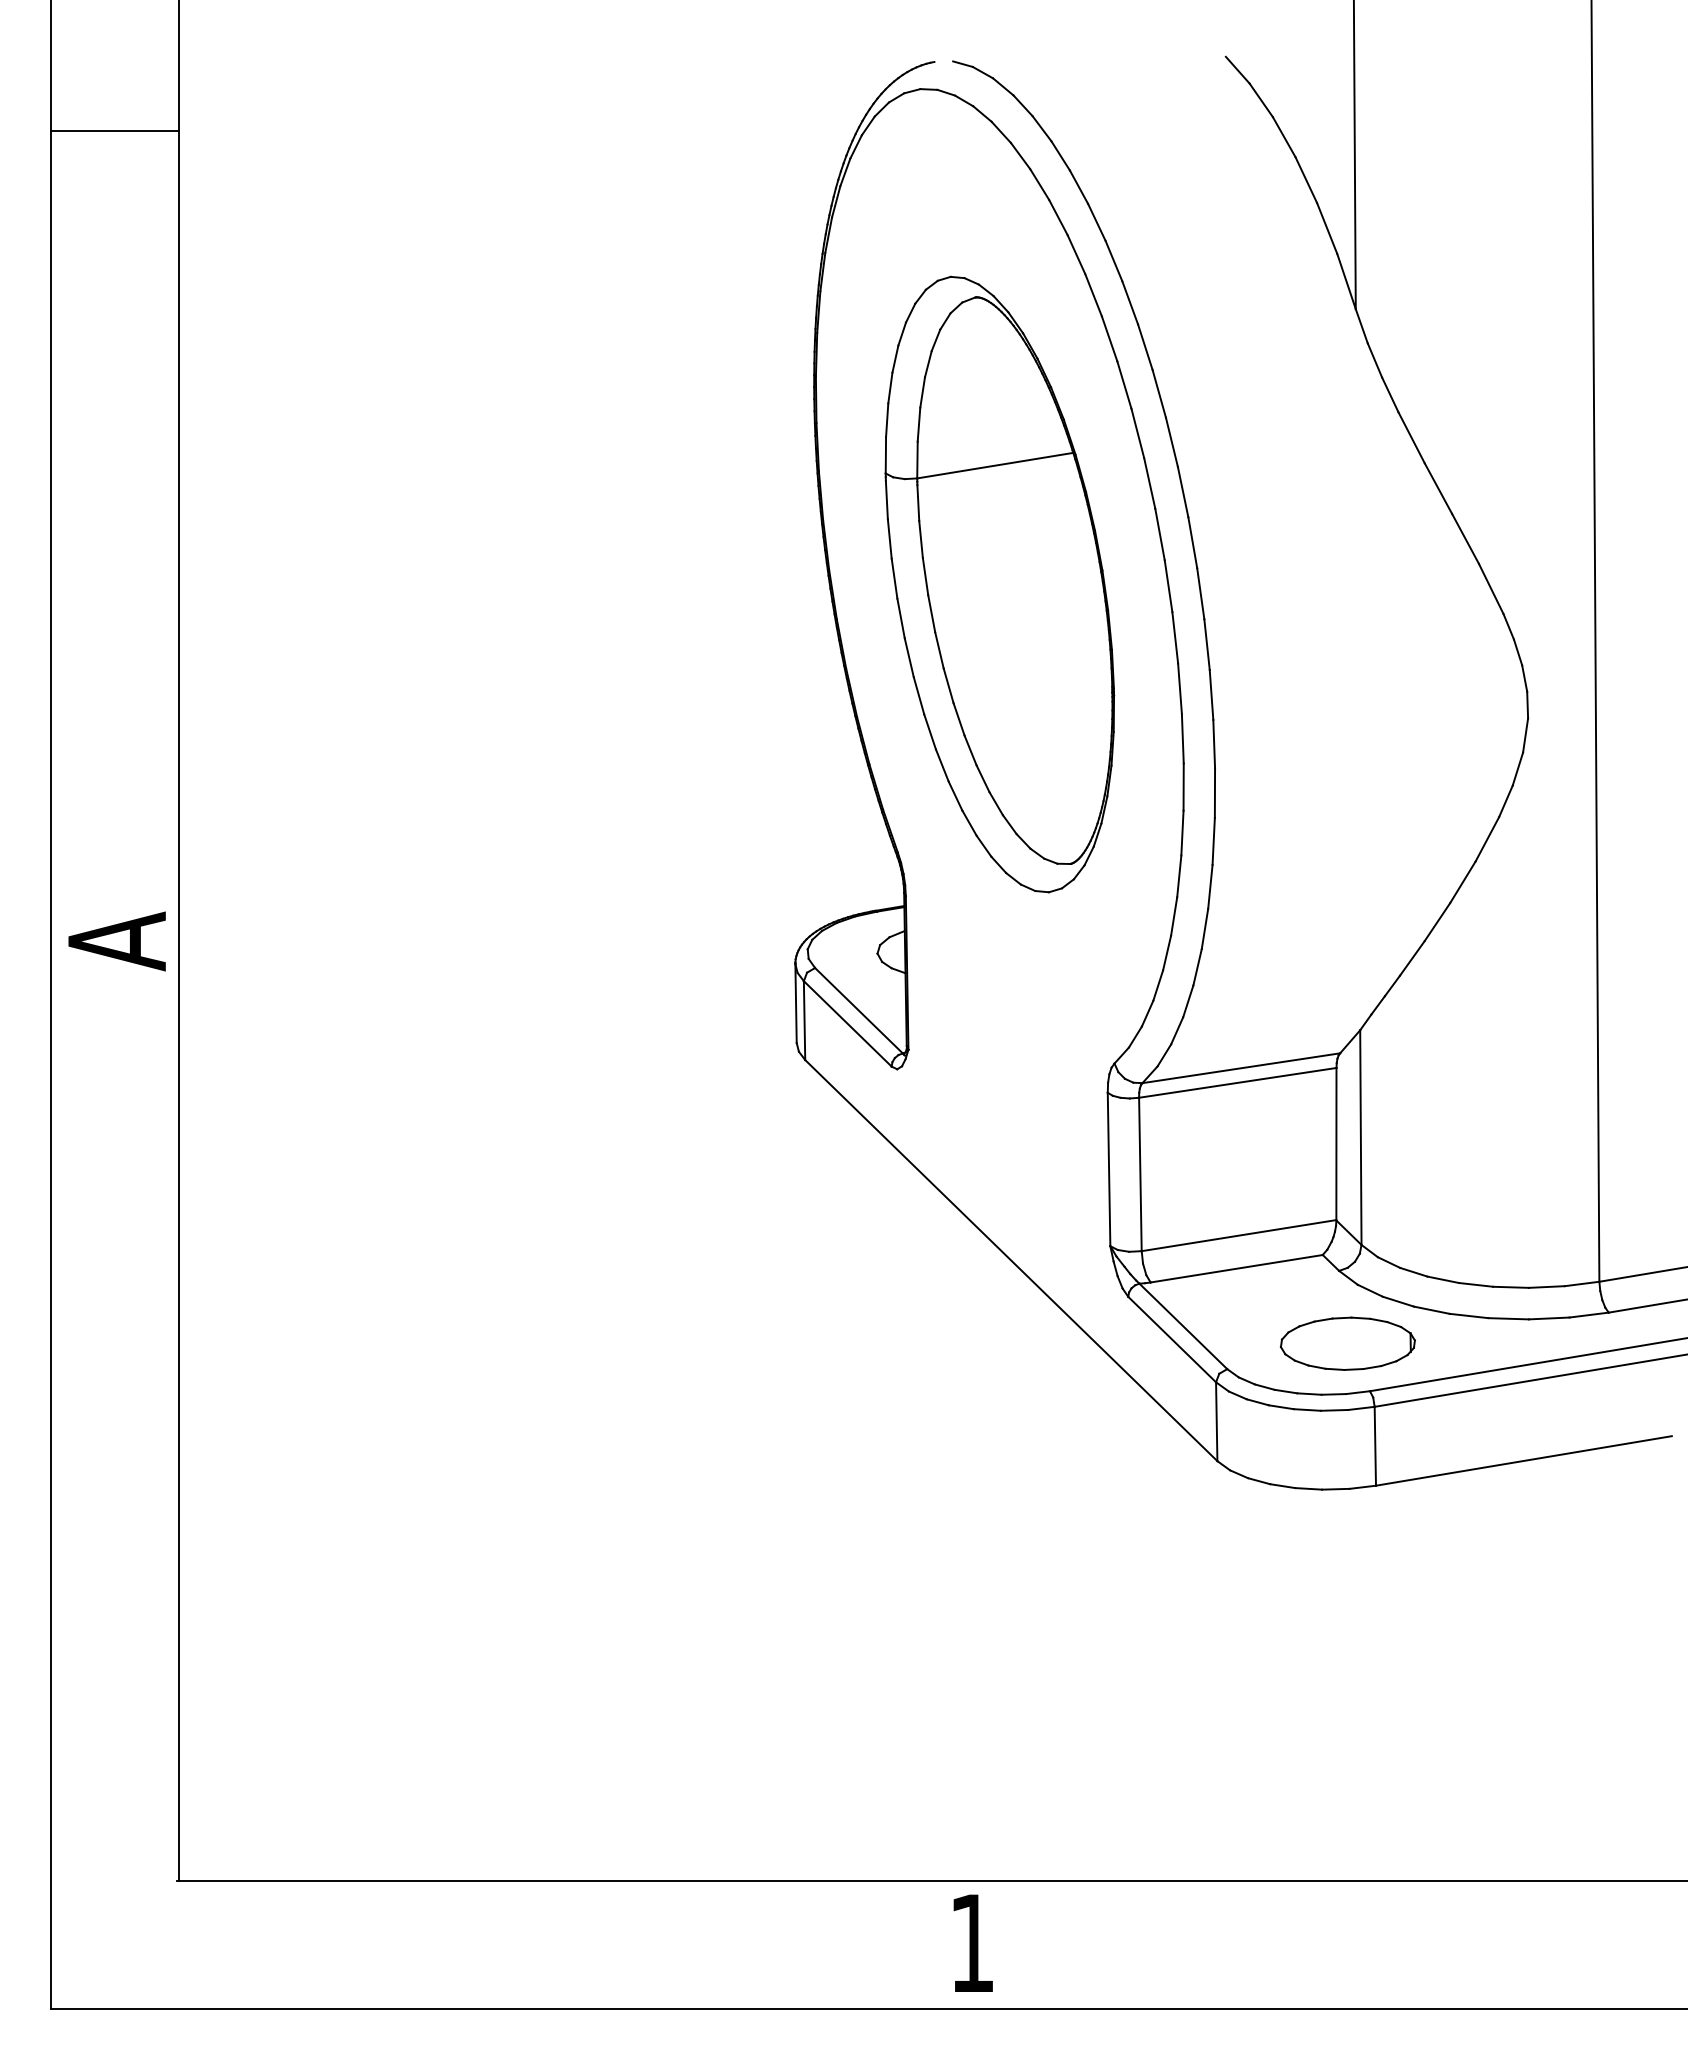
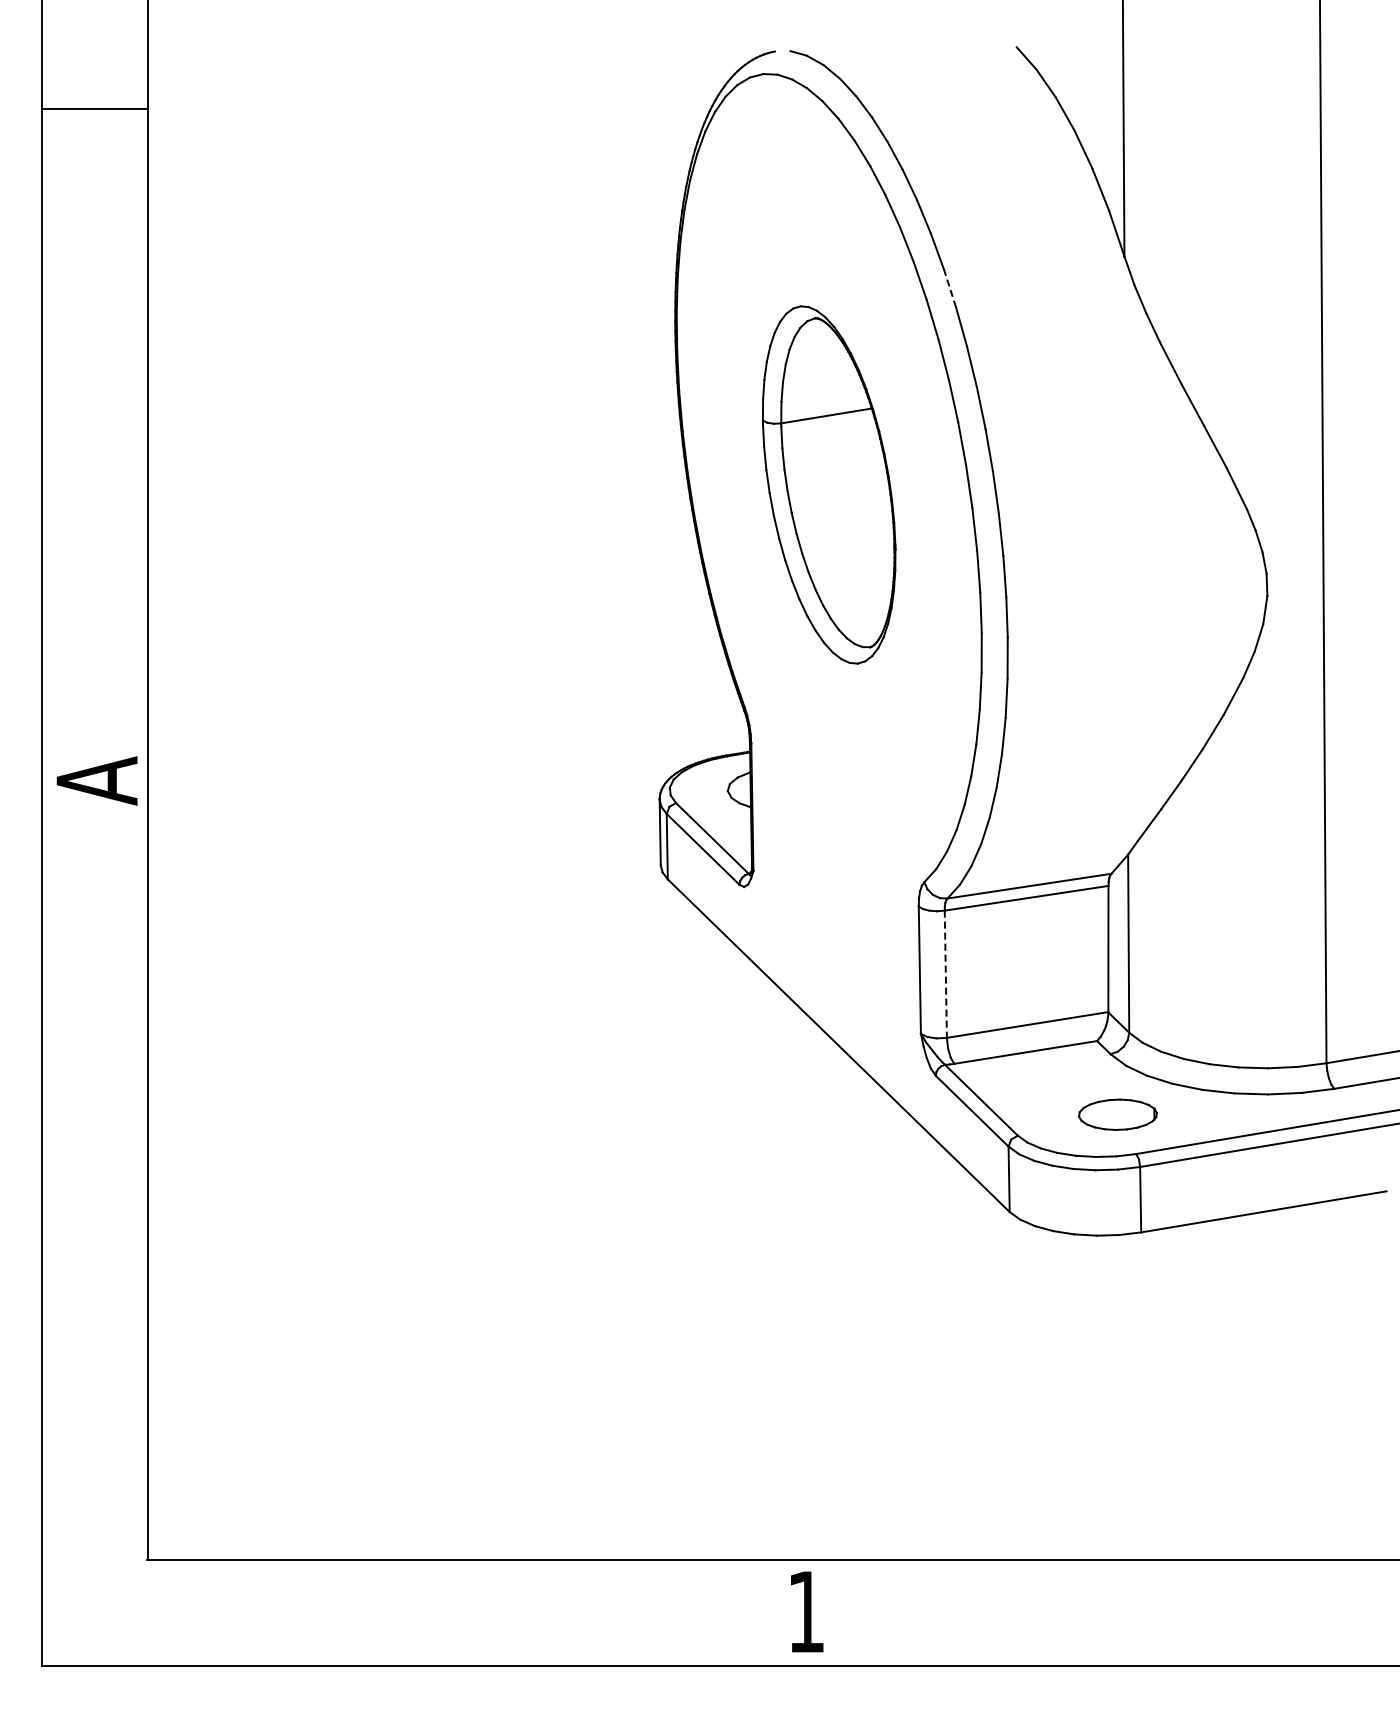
line: (1144, 347) -> (949, 288), solid -> dashed
part: (998, 583) -> (828, 484), size x0.7
line: (1139, 1174) -> (945, 974), solid -> dashed
part: (1347, 1343) -> (1117, 1114), size x0.7

